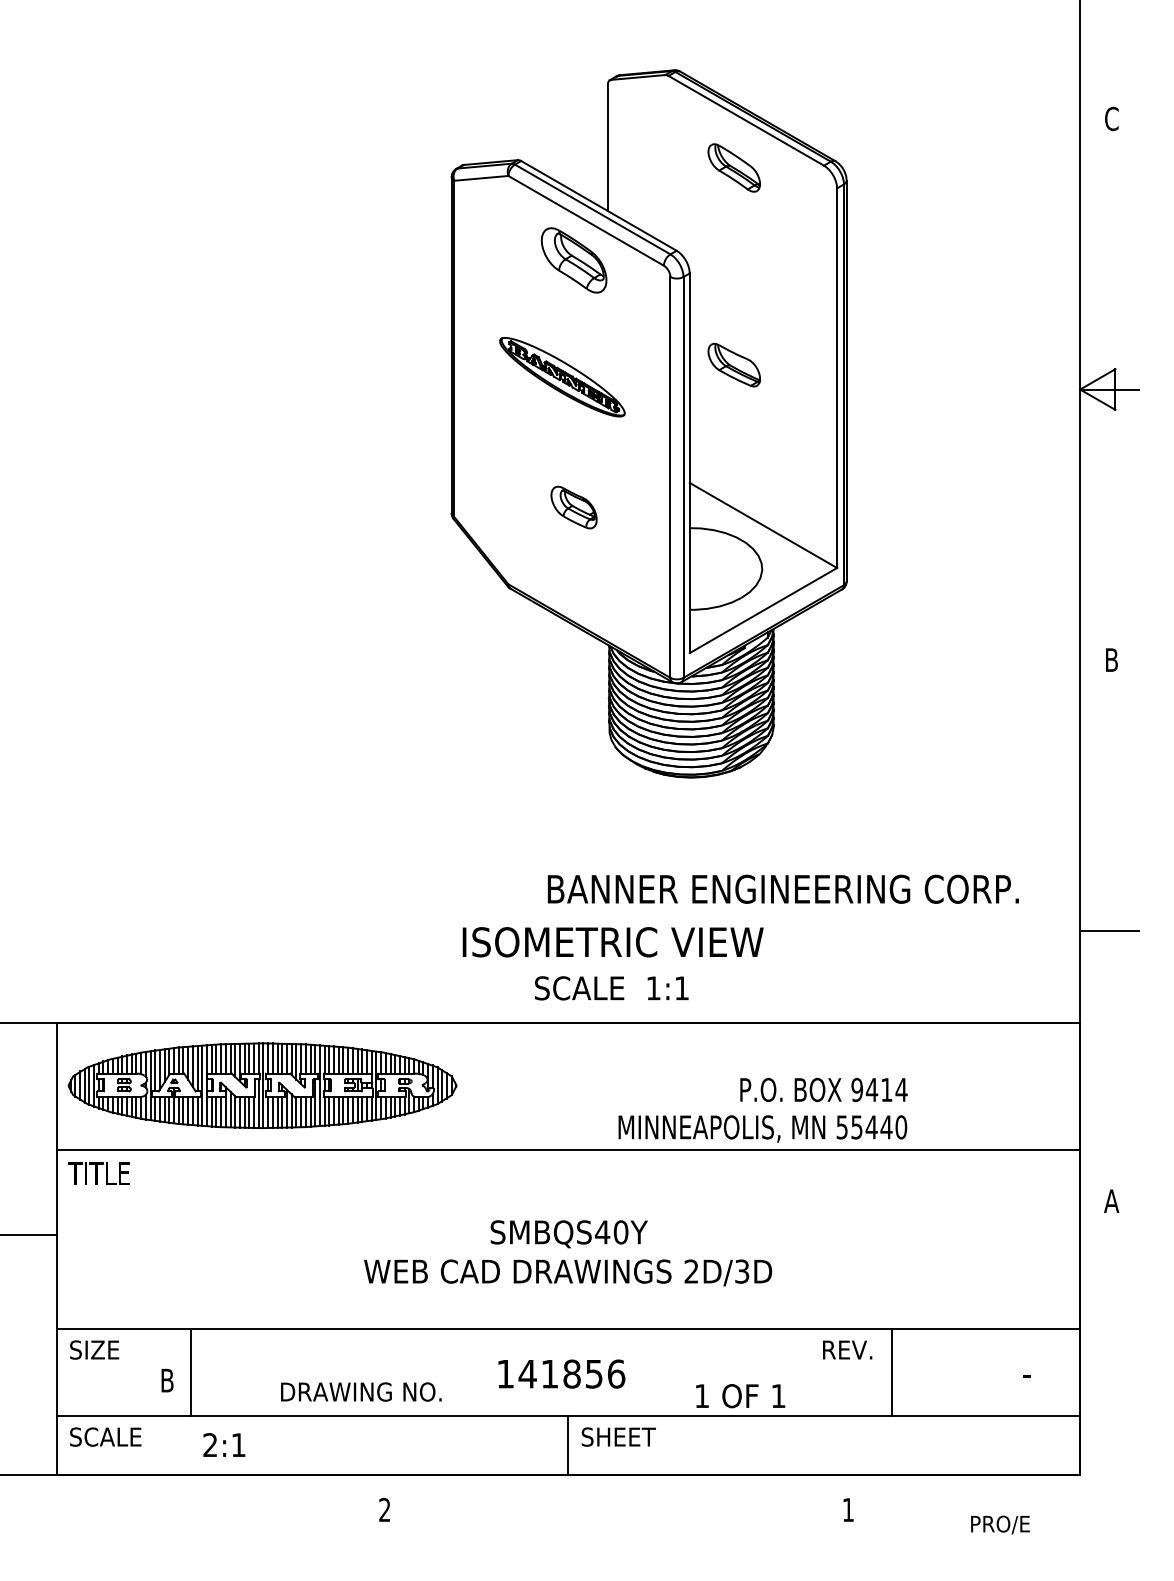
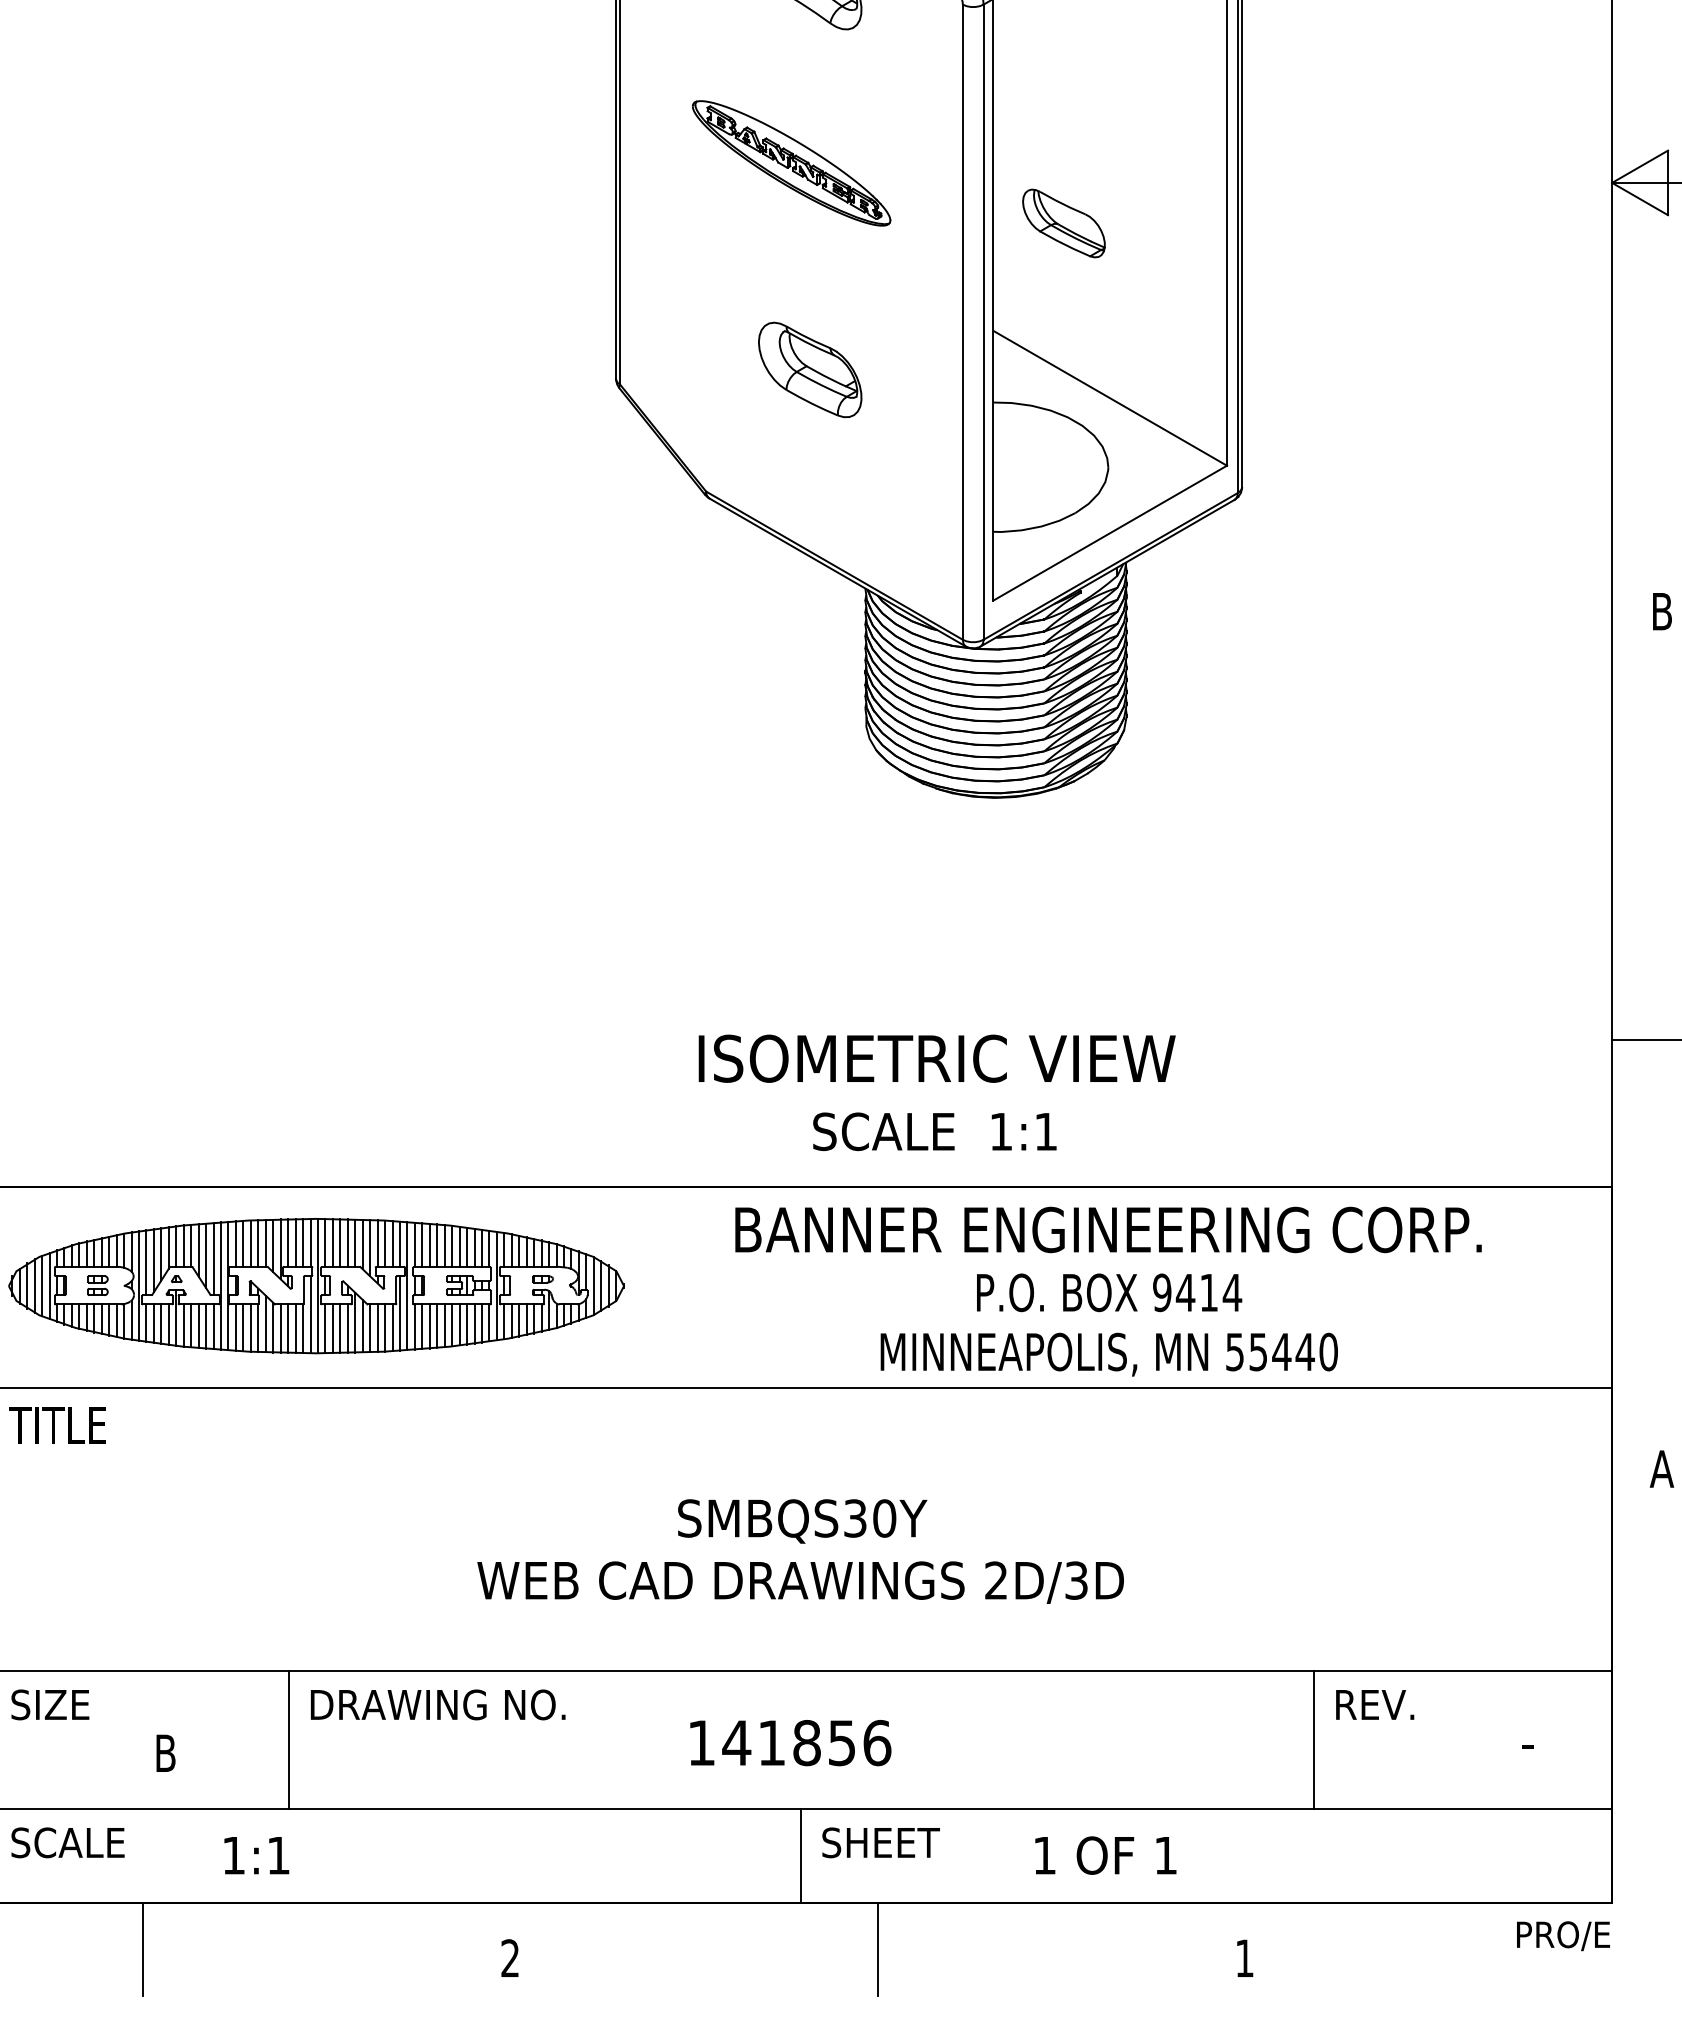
part: (733, 364) -> (1062, 222), moved
part: (573, 507) -> (809, 369), size x1.43
text: (783, 888) -> (1108, 1228), moved
text: (612, 963) -> (936, 1092), moved
text: (823, 1089) -> (1108, 1292), moved
text: (602, 1232) -> (855, 1518), SMBQS40Y -> SMBQS30Y
text: (847, 1349) -> (1374, 1704), moved
line: (190, 1371) -> (287, 1738), moved
text: (361, 1391) -> (438, 1704), moved
text: (740, 1396) -> (1105, 1856), moved
text: (209, 1444) -> (232, 1854), 2:1 -> 1:1
line: (153, 1503) -> (143, 1948), added
line: (616, 1503) -> (877, 1948), added
text: (1000, 1524) -> (1563, 1935), moved

